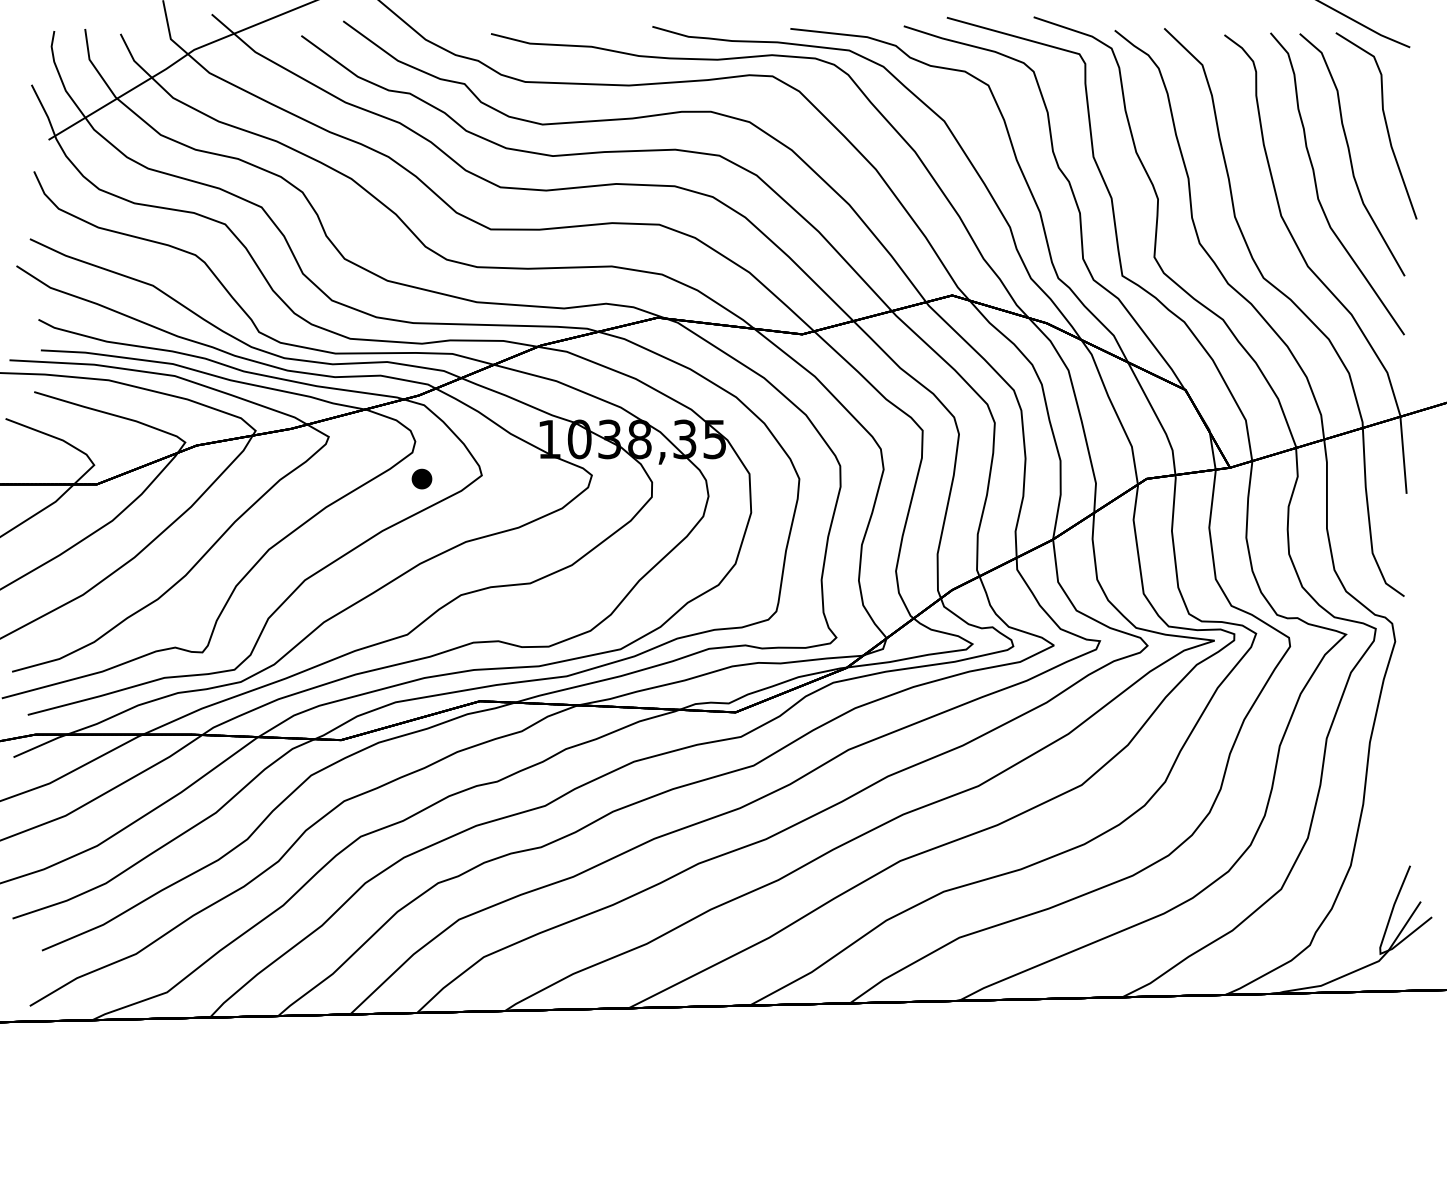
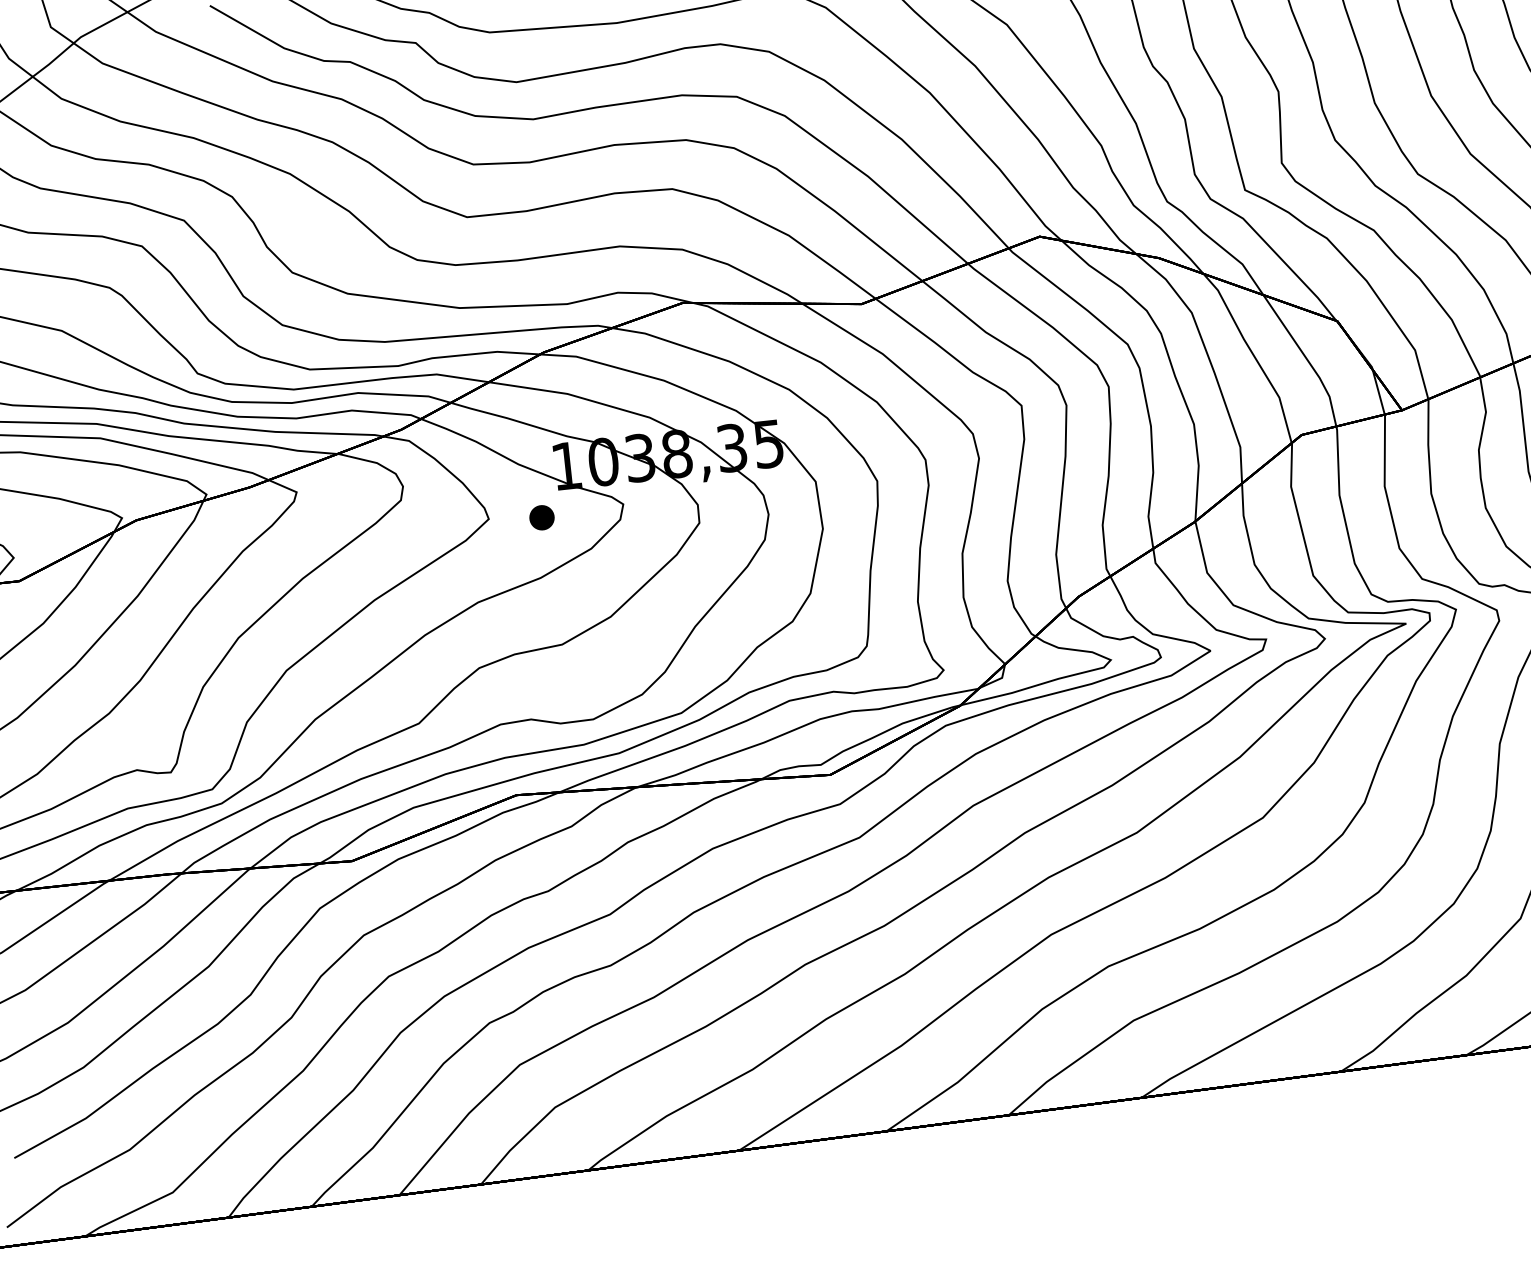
part: (421, 478) -> (541, 517), moved

